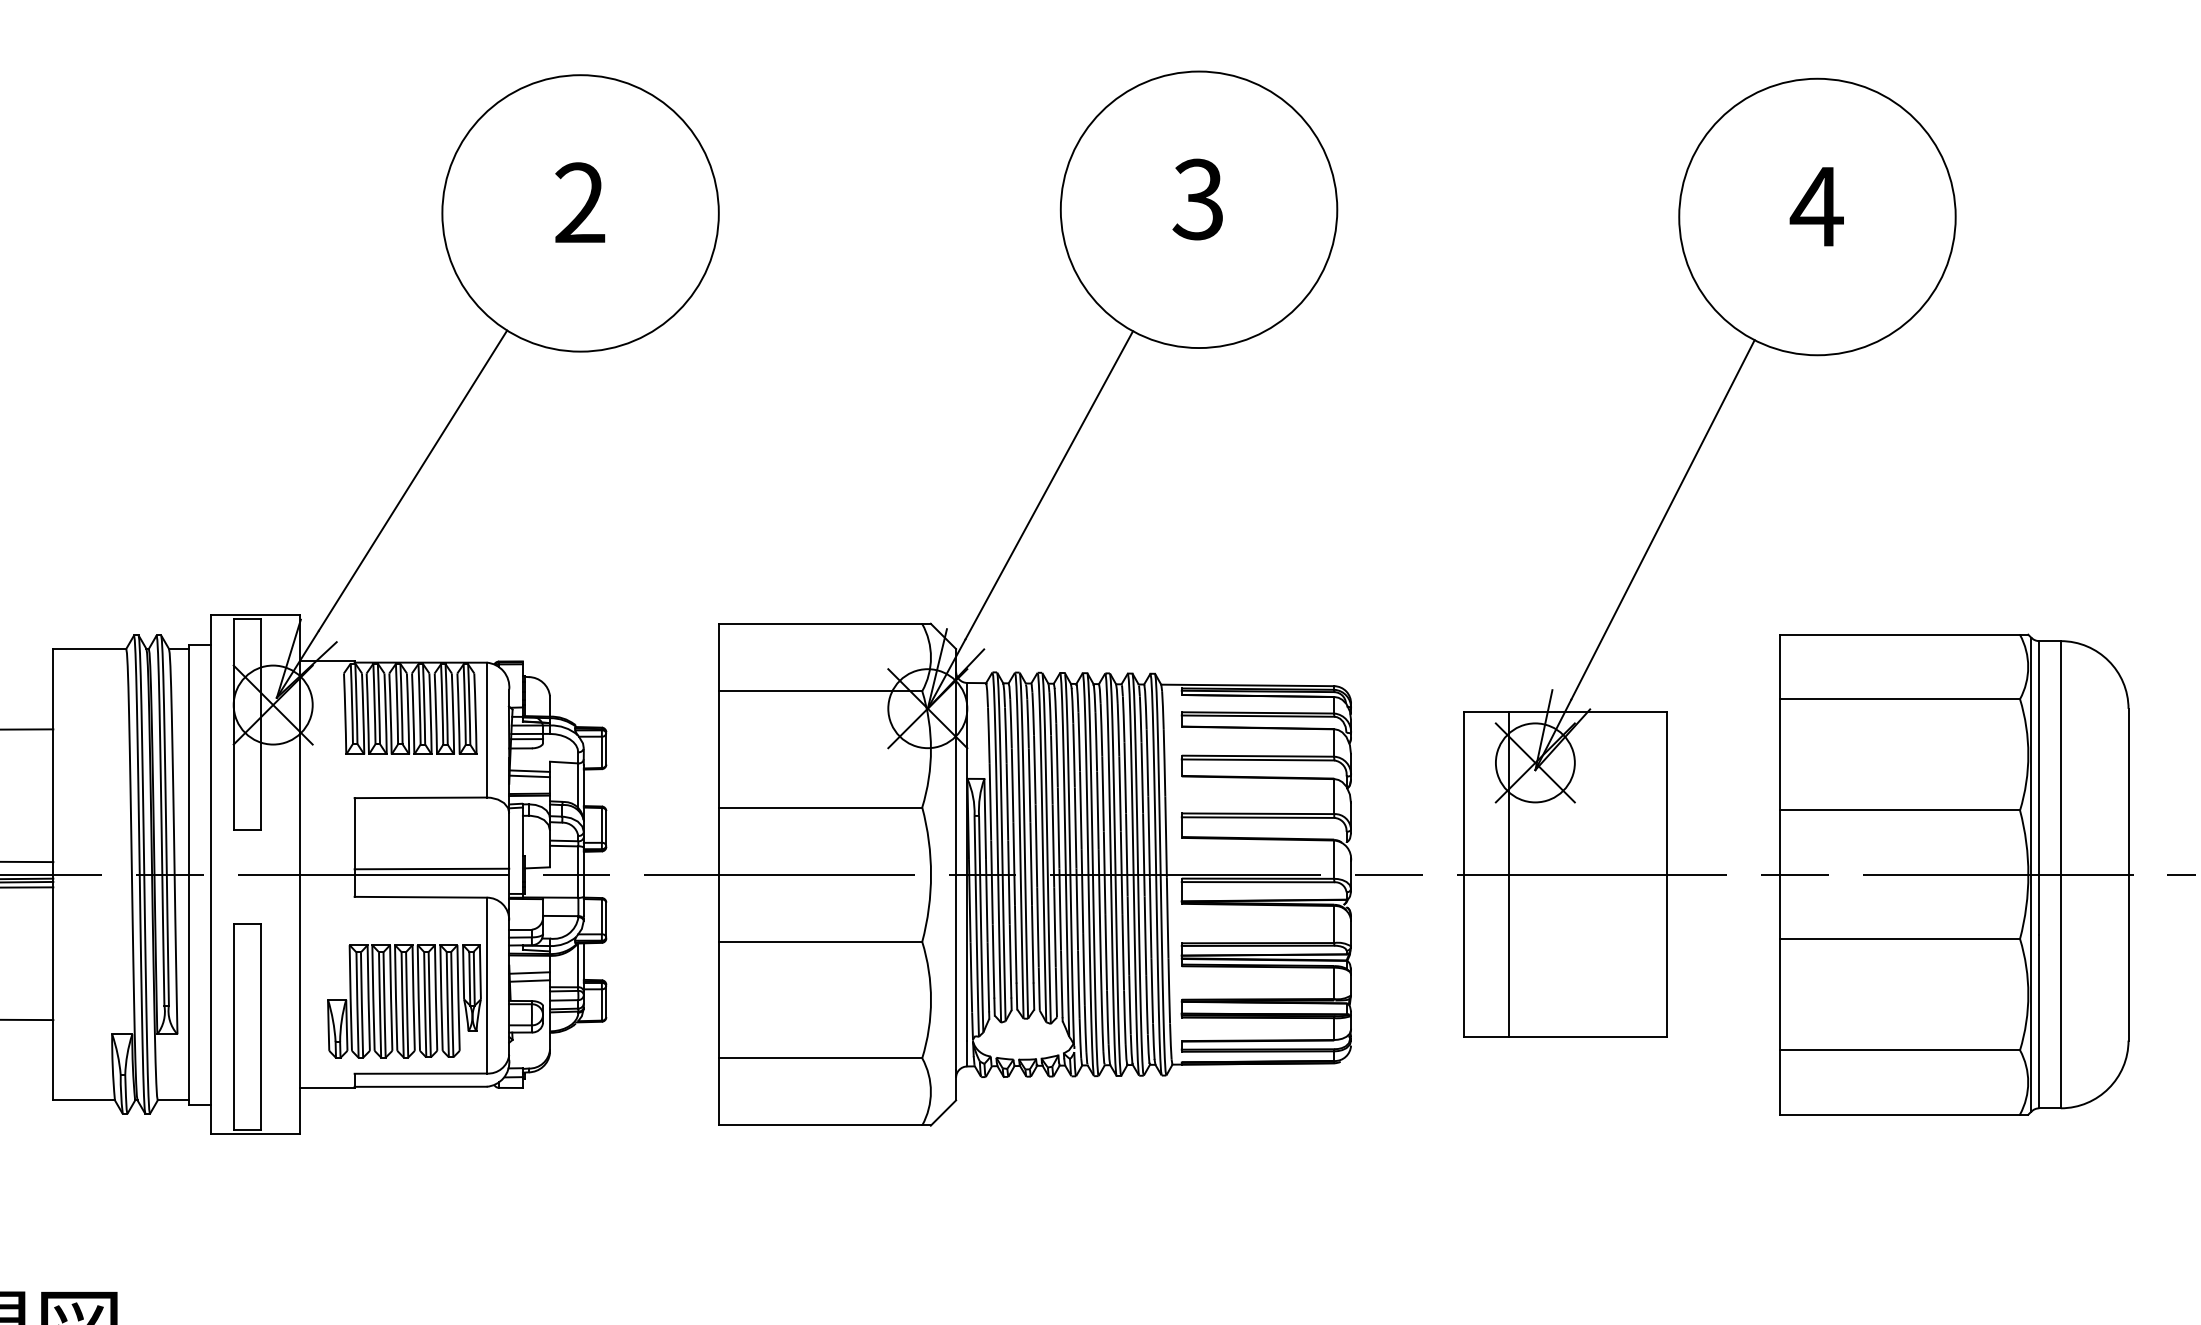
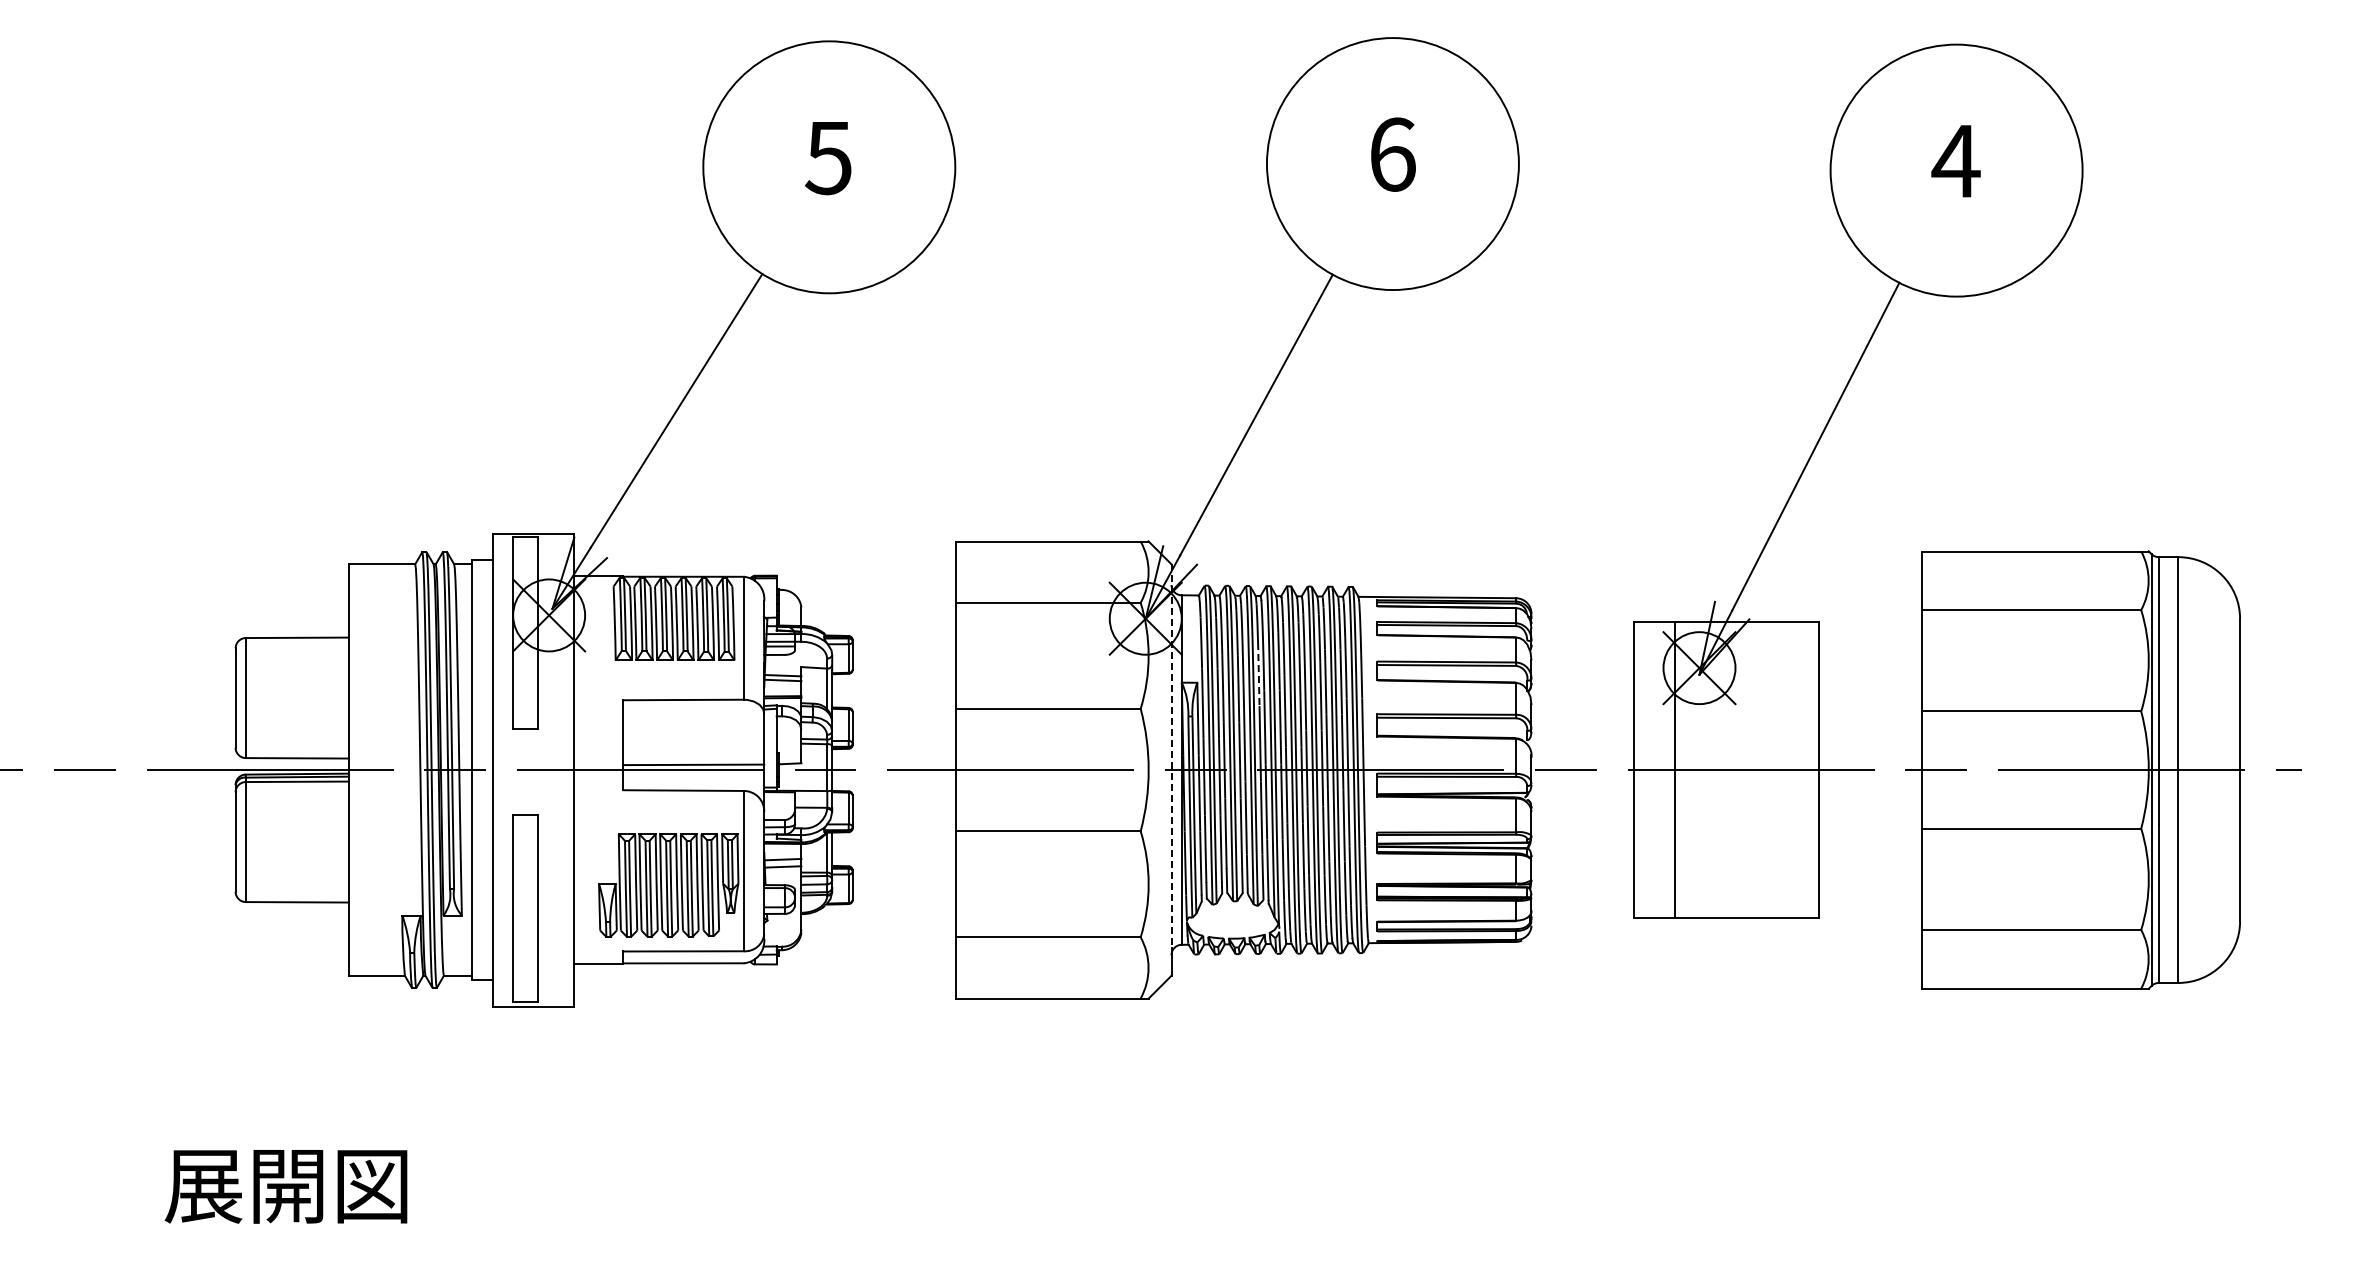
text: (1197, 199) -> (1391, 154), 3 -> 6
text: (579, 202) -> (828, 157), 2 -> 5
line: (1051, 769) -> (1258, 674), solid -> dashed
line: (956, 859) -> (1171, 756), solid -> dashed

